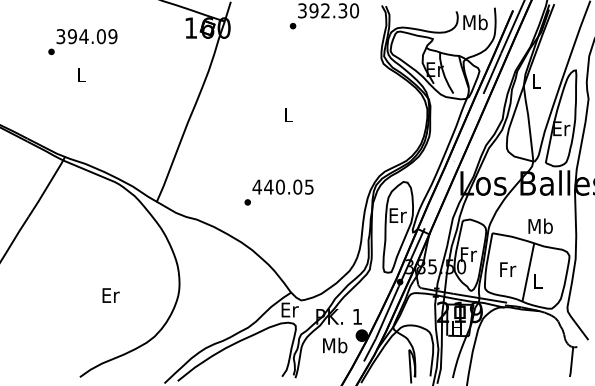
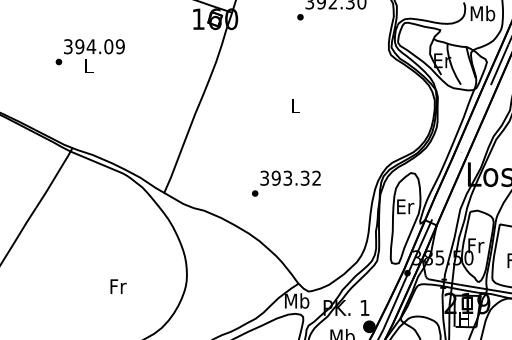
text: (82, 42) -> (89, 52), moved
text: (282, 186) -> (289, 177), 440.05 -> 393.32
text: (110, 295) -> (117, 286), Er -> Fr
text: (289, 309) -> (296, 300), Er -> Mb

